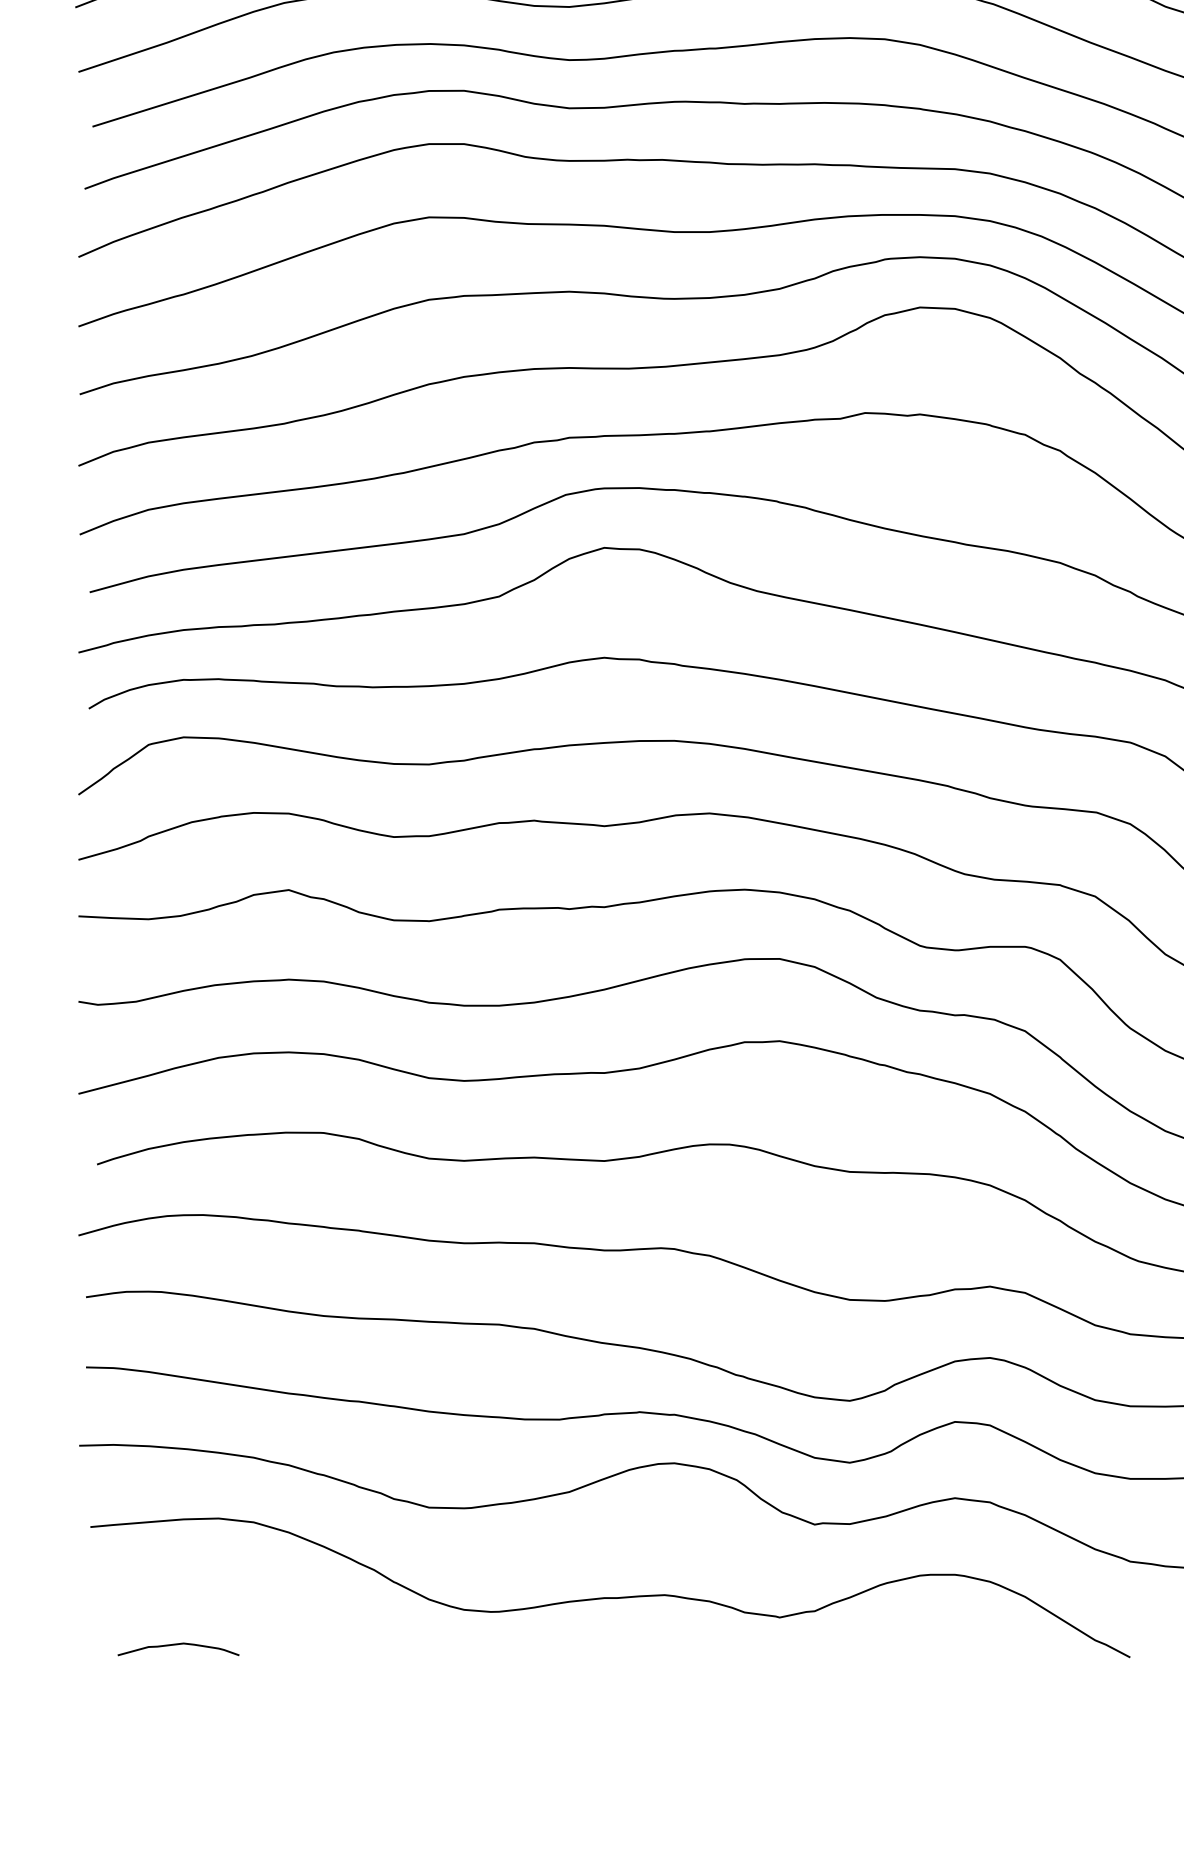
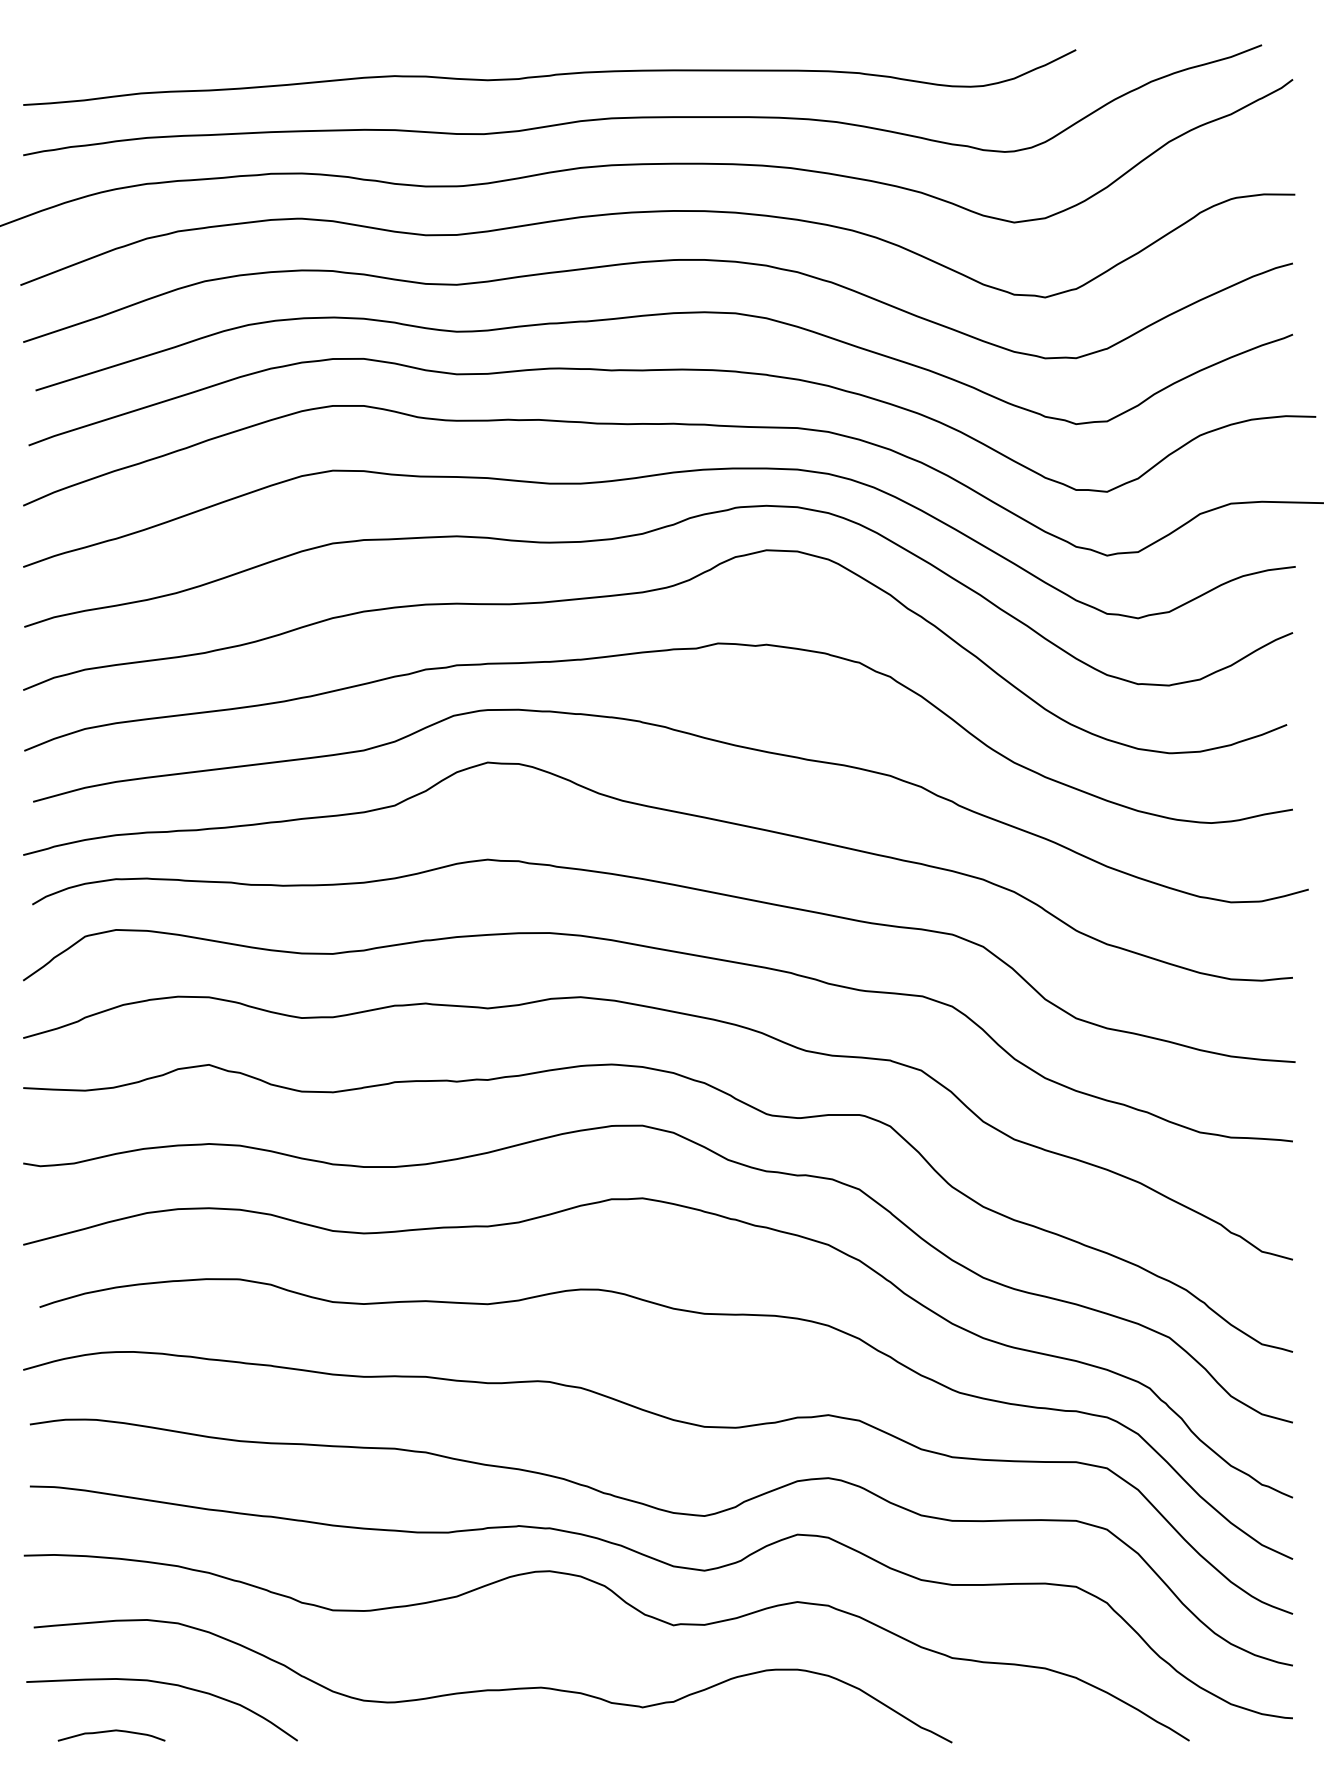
curve: (238, 1591) -> (164, 1684), added

